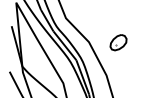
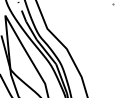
part: (118, 42) -> (91, 49), removed

